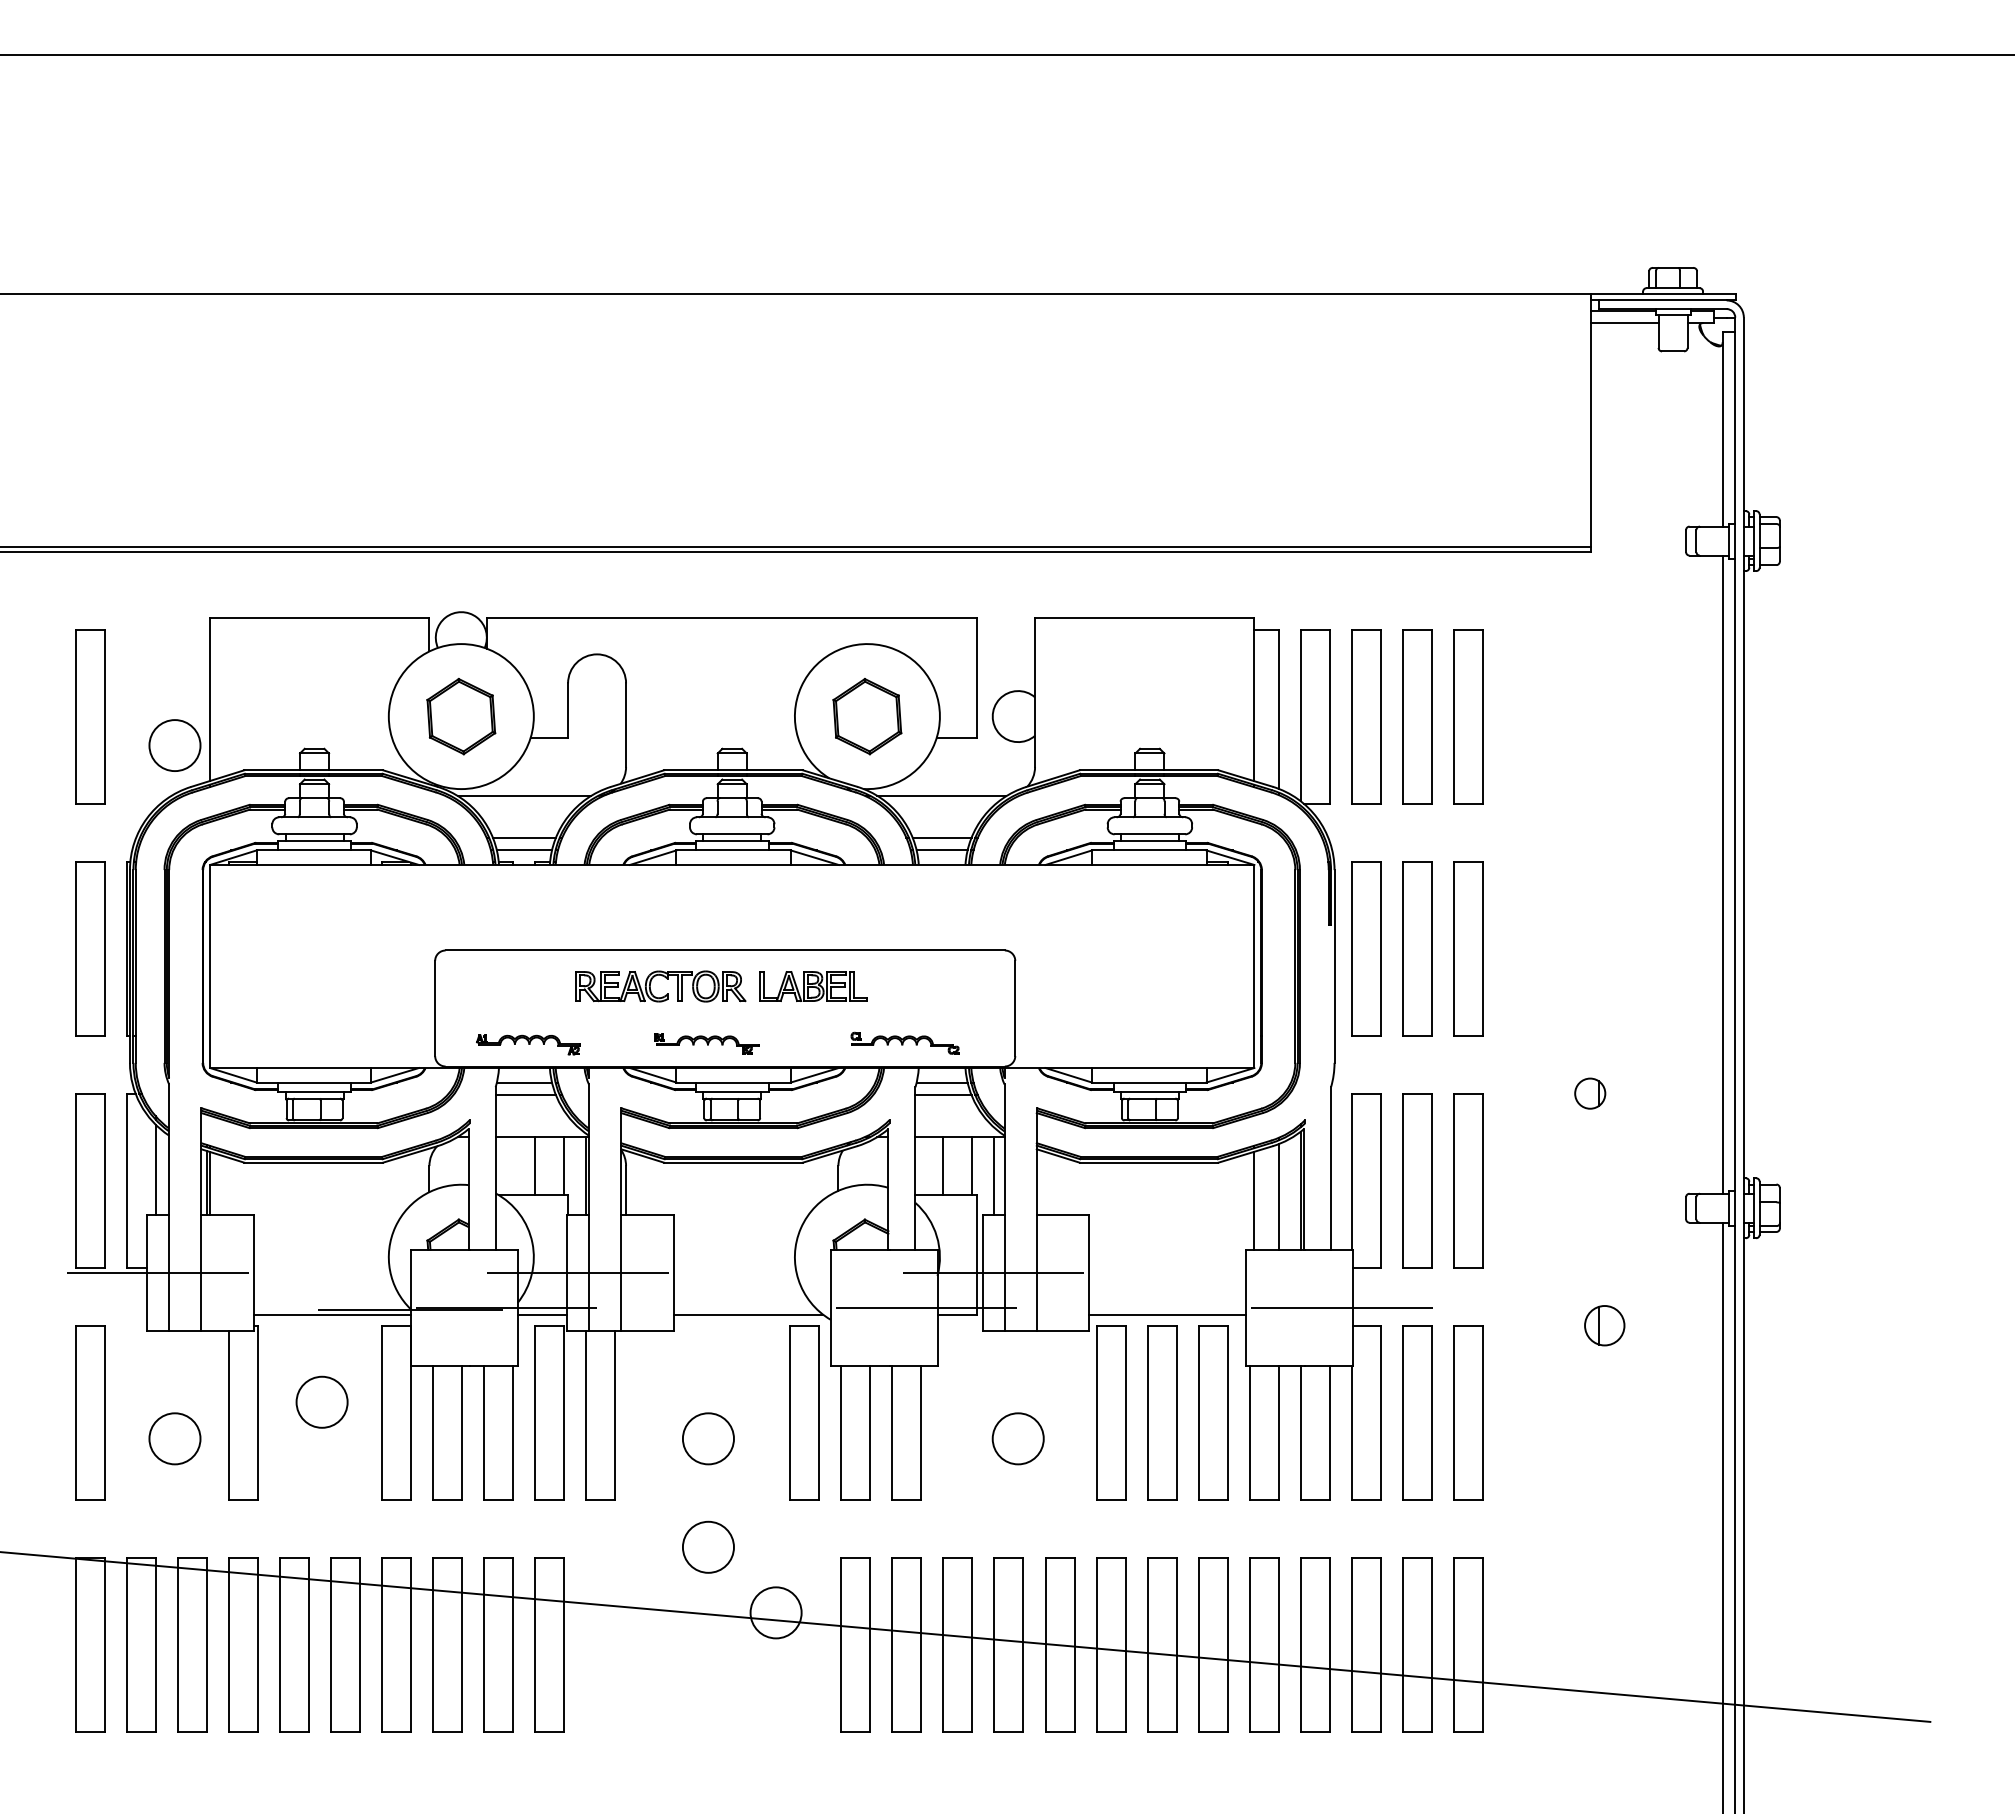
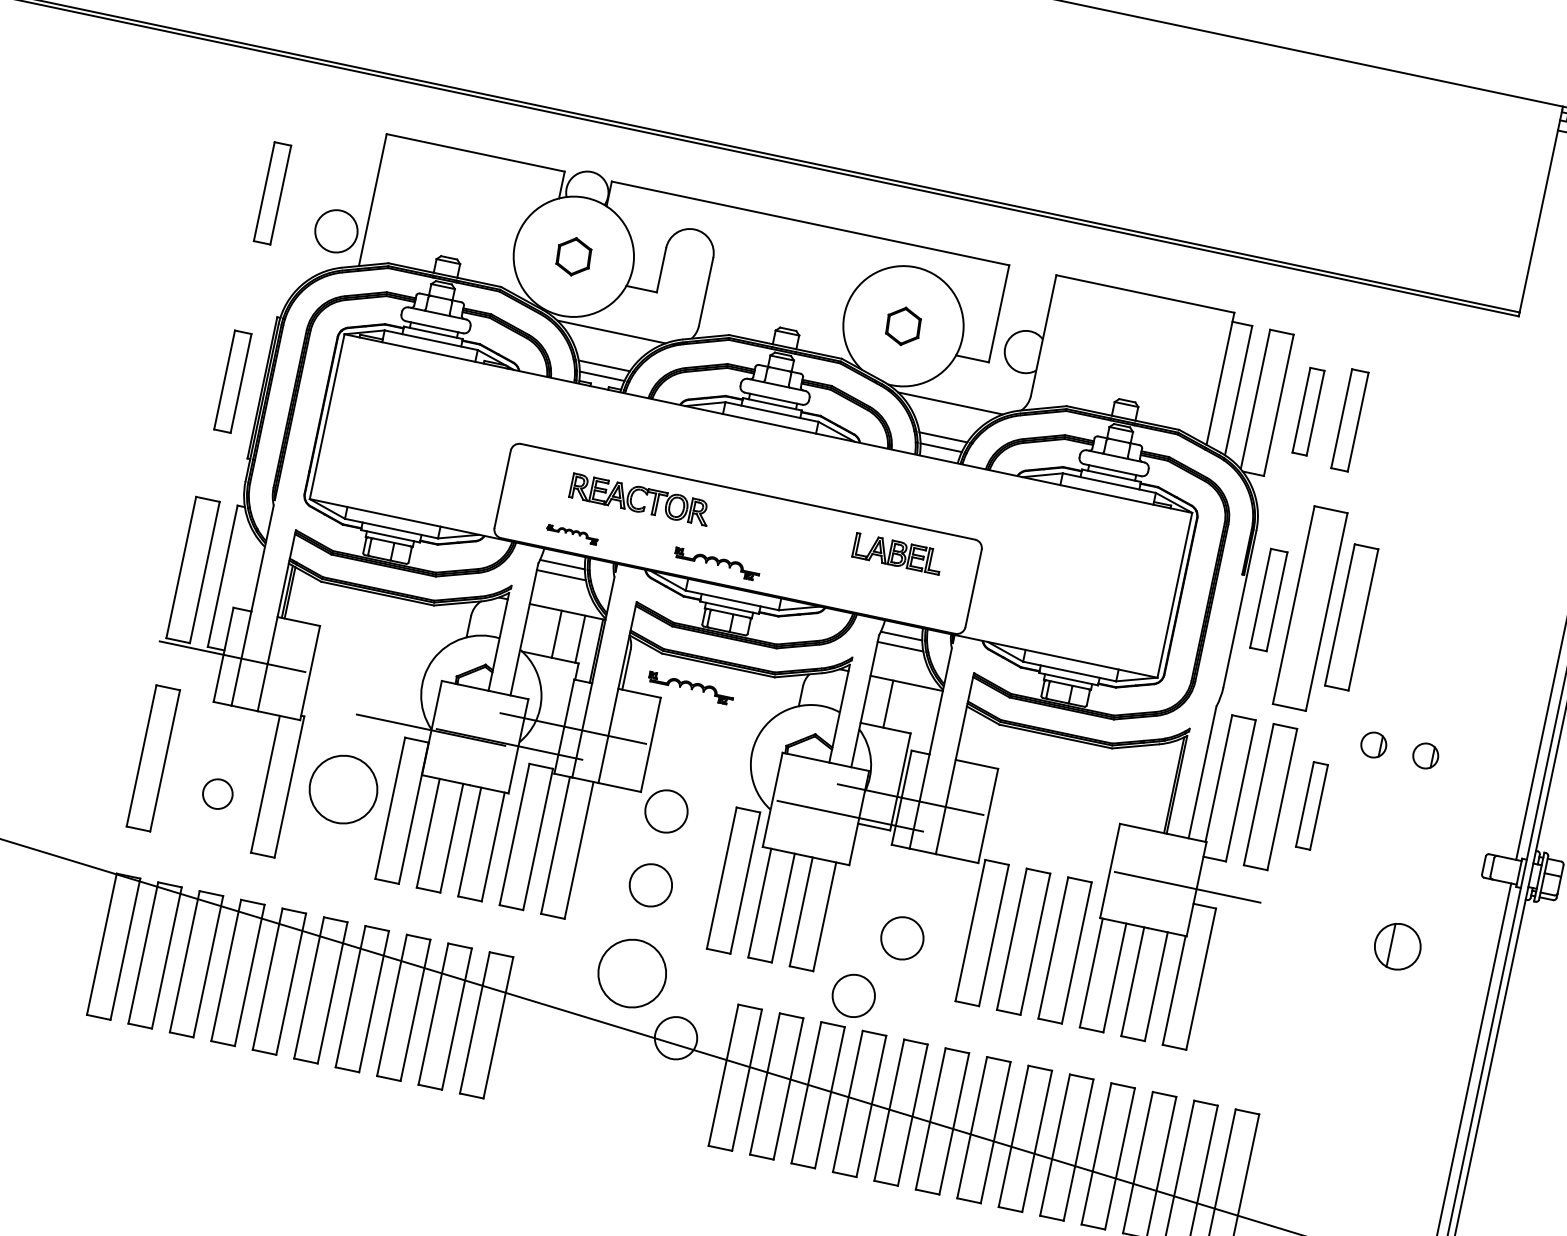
part: (90, 716) -> (272, 193), size x0.7
part: (461, 716) -> (573, 256), size x0.6
part: (867, 716) -> (903, 326), size x0.6
part: (1366, 716) -> (1308, 411), size x0.6
part: (1417, 716) -> (1350, 420), size x0.7
part: (1468, 716) -> (1391, 429), removed
part: (90, 948) -> (233, 381), size x0.7
part: (1366, 948) -> (1268, 599), size x0.7
part: (1417, 948) -> (1310, 608), size x1.4
part: (665, 978) -> (645, 493), moved
part: (813, 986) -> (897, 553), moved
part: (904, 1042) -> (877, 597), removed
part: (528, 1044) -> (572, 534), size x0.6
part: (1526, 1093) -> (1374, 744), added
line: (972, 1166) -> (911, 709), removed
line: (155, 1169) -> (248, 572), removed
line: (994, 1176) -> (927, 721), removed
part: (1468, 1180) -> (1312, 805), size x0.6
part: (706, 1196) -> (690, 688), added
line: (1278, 1196) -> (1155, 786), removed
line: (1254, 1200) -> (1134, 785), removed
line: (332, 1314) -> (366, 720), removed
line: (541, 1314) -> (536, 755), removed
line: (747, 1314) -> (703, 791), removed
line: (1167, 1314) -> (1044, 862), removed
part: (1604, 1325) -> (1397, 946), size x1.4
circle: (708, 1347) -> (666, 811), added
circle: (321, 1401) -> (343, 788), size x1.6
part: (1417, 1412) -> (1230, 985), removed
part: (1468, 1412) -> (1272, 994), removed
circle: (174, 1438) -> (217, 793), size x0.7
circle: (974, 1518) -> (853, 995), added
circle: (708, 1546) -> (632, 972), size x1.6

